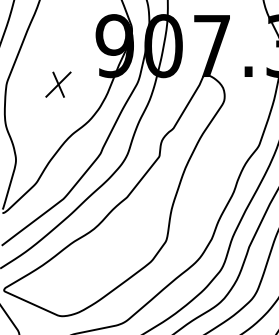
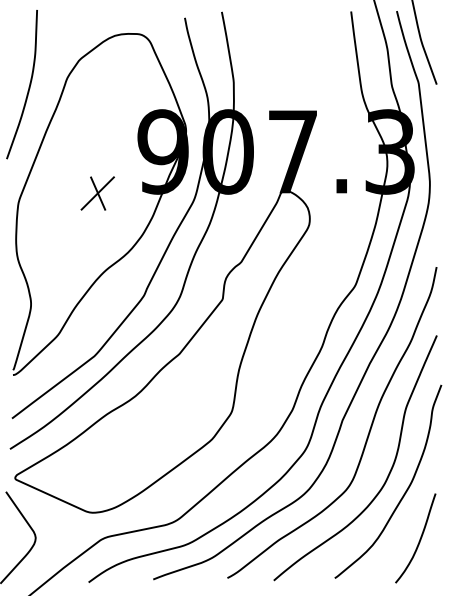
part: (58, 84) -> (97, 193), moved

